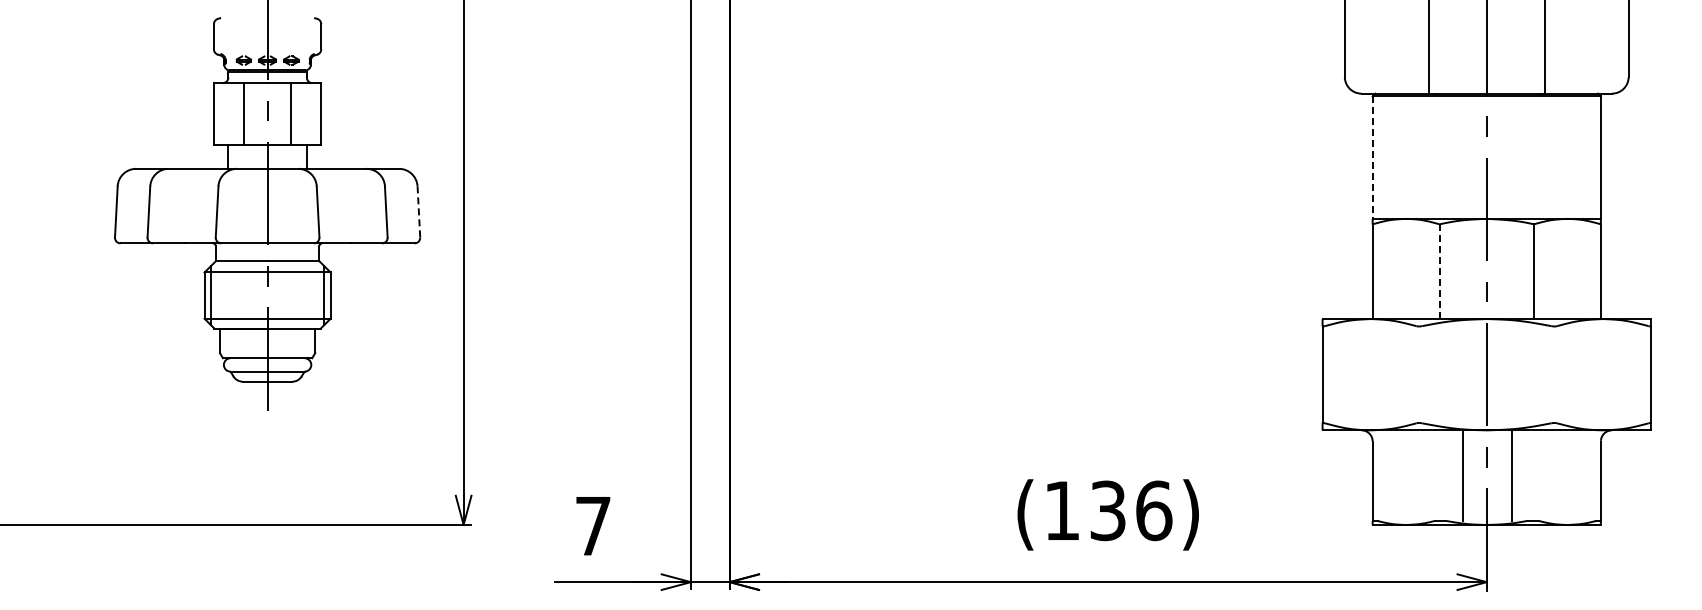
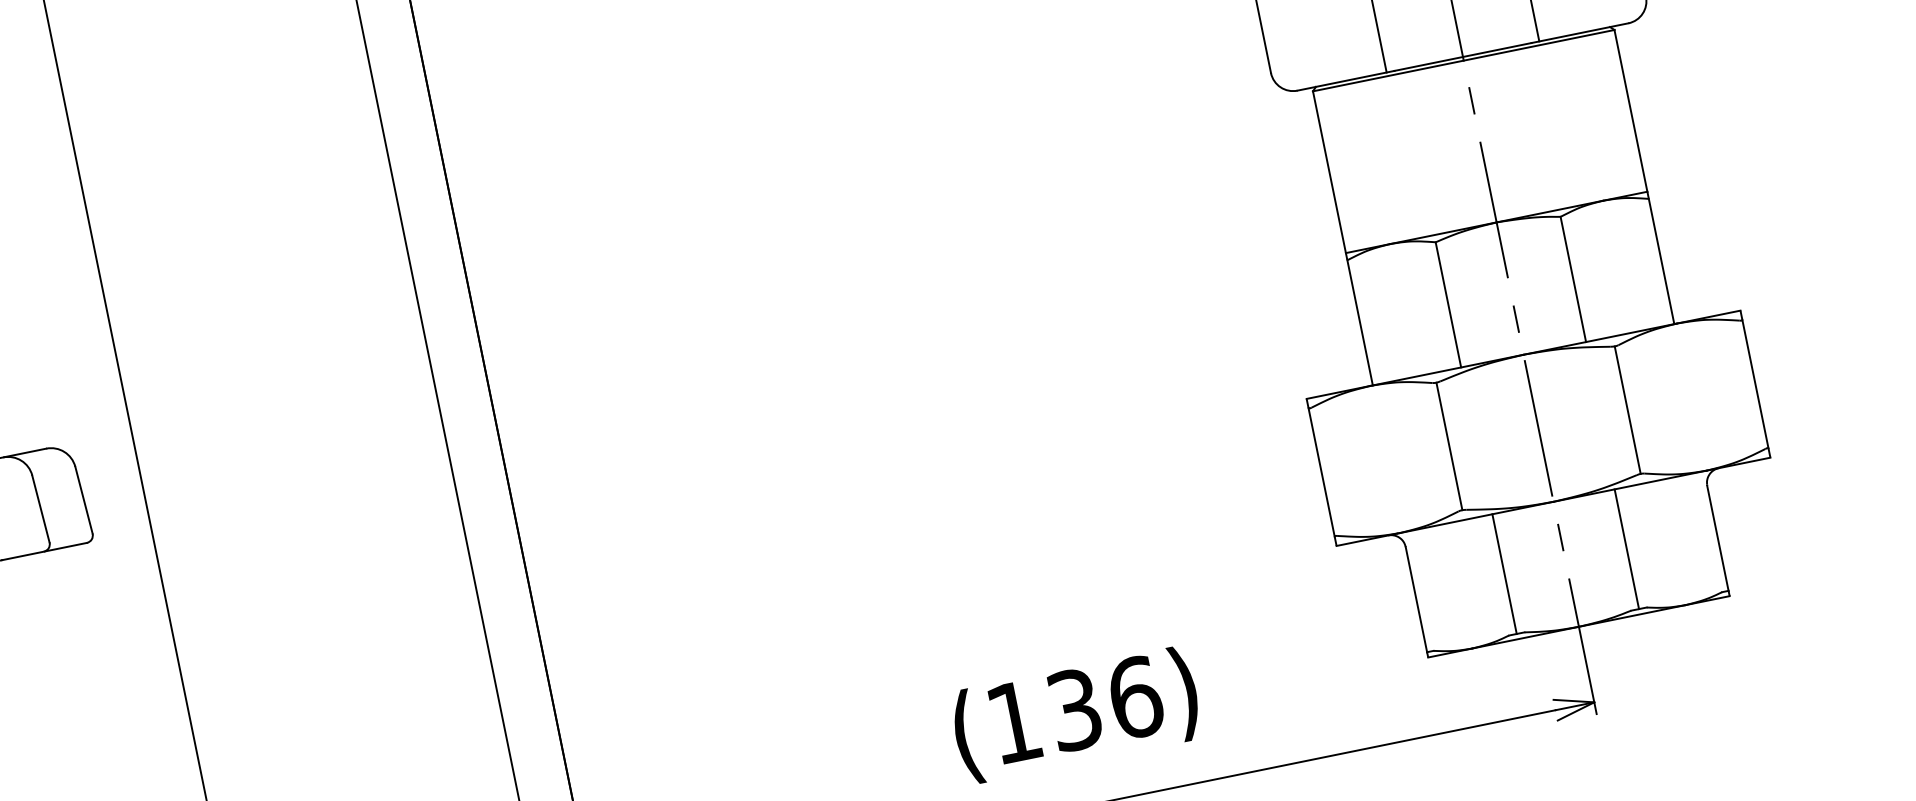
line: (1372, 158) -> (1329, 173), dashed -> solid
line: (418, 211) -> (83, 499), dashed -> solid
line: (1439, 272) -> (1448, 305), dashed -> solid
line: (1419, 374) -> (1449, 446), added
line: (1554, 374) -> (1627, 409), added
line: (1462, 475) -> (1504, 573), moved
line: (1512, 475) -> (1627, 548), moved

